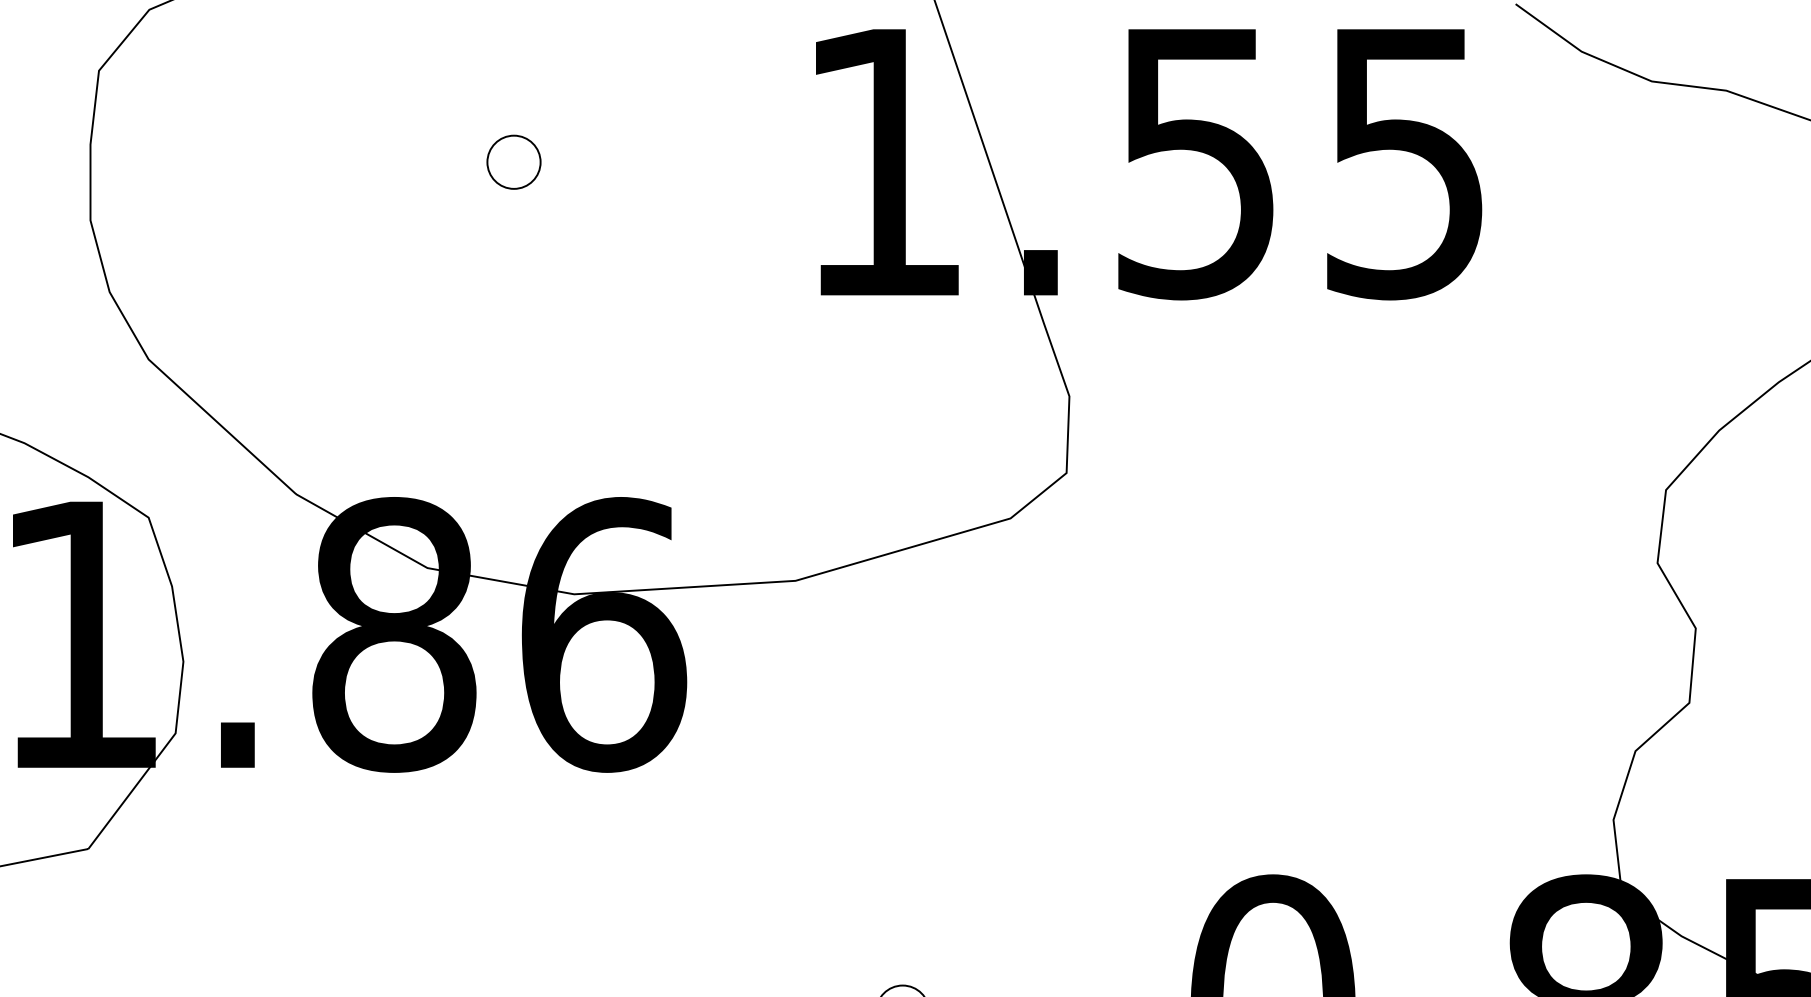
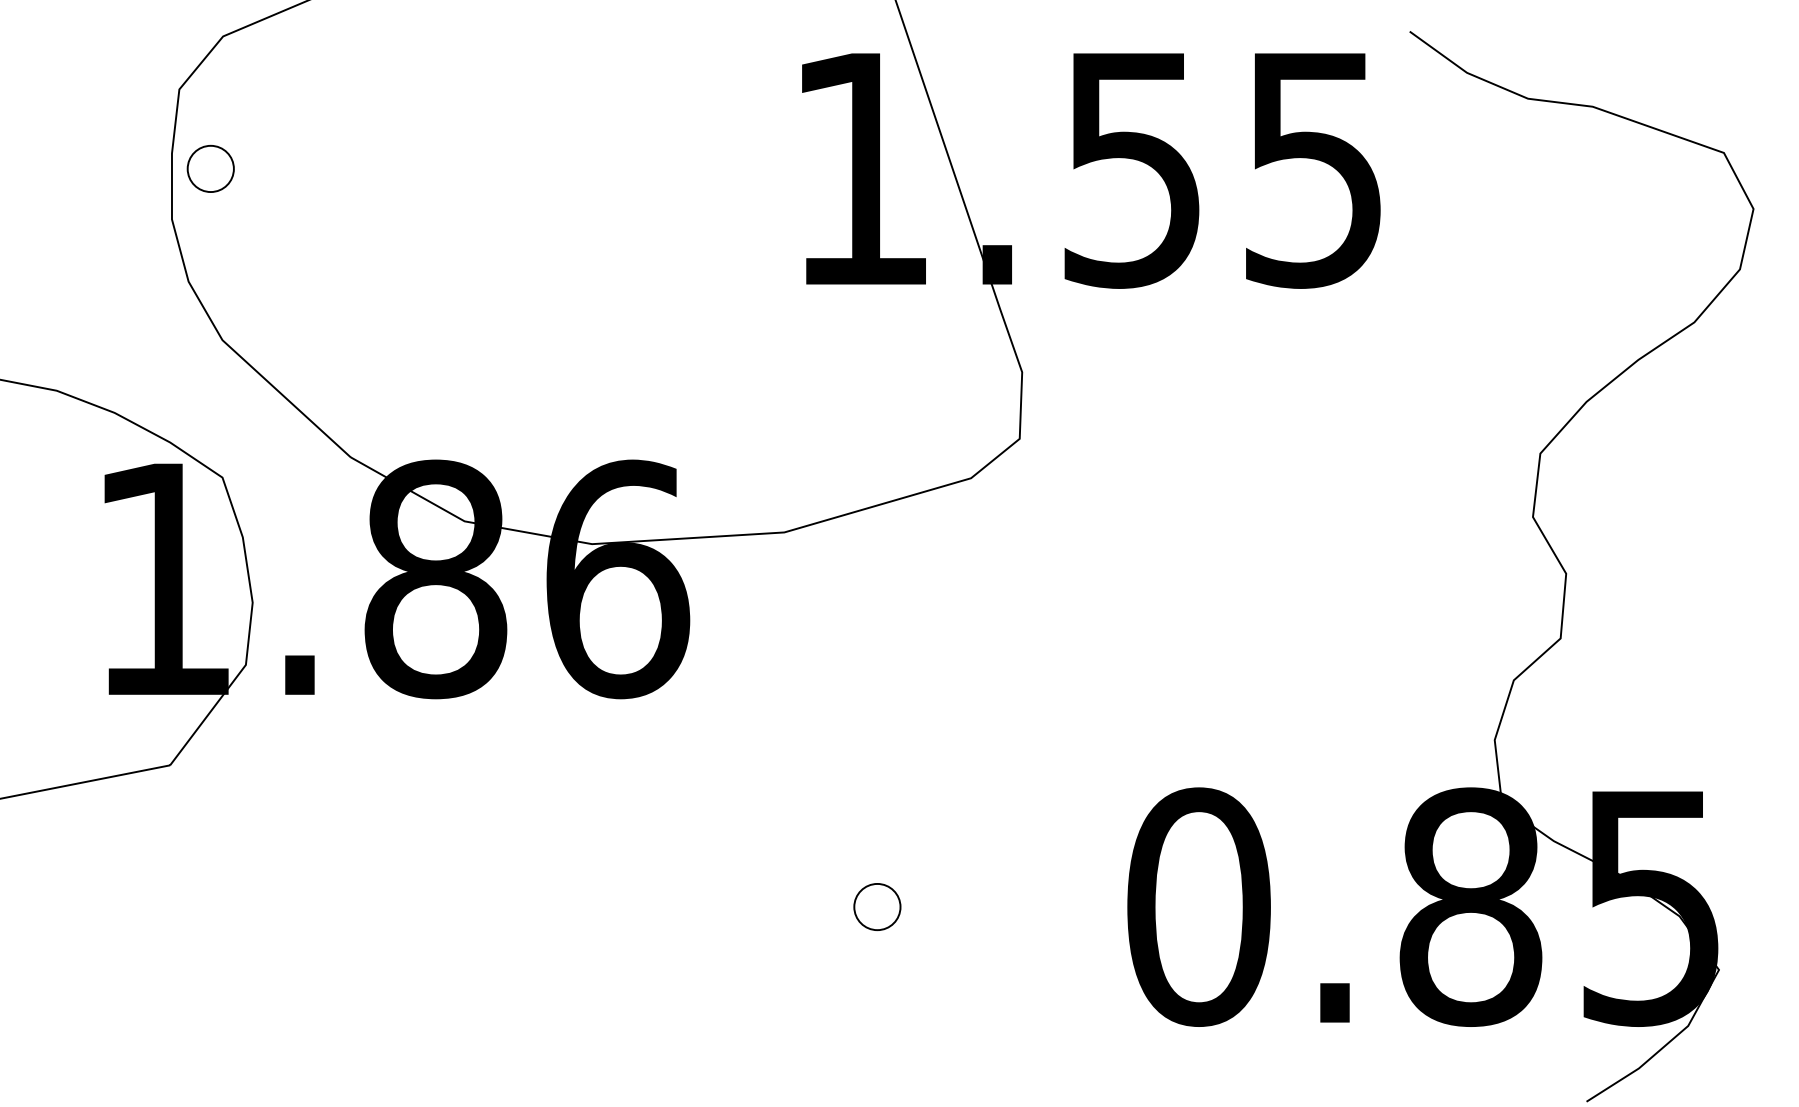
part: (513, 161) -> (210, 168), moved

